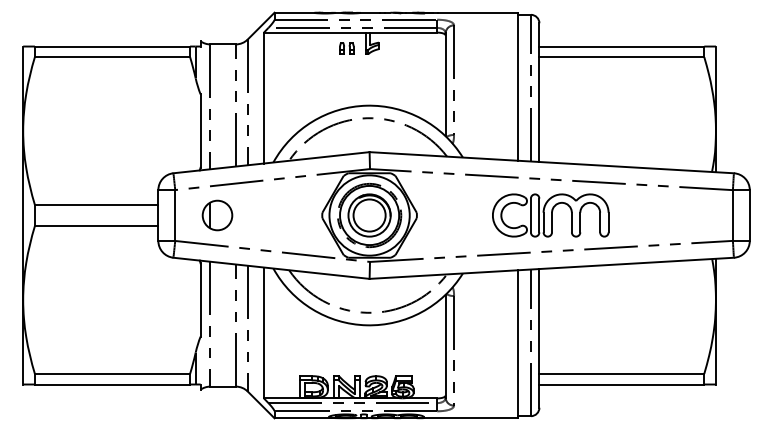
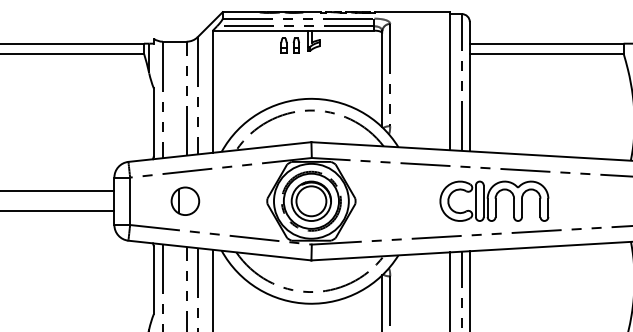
part: (346, 48) -> (289, 45), size x1.4
part: (217, 215) -> (185, 201), moved
part: (550, 215) -> (494, 201), moved

